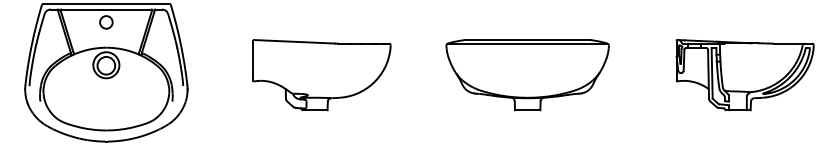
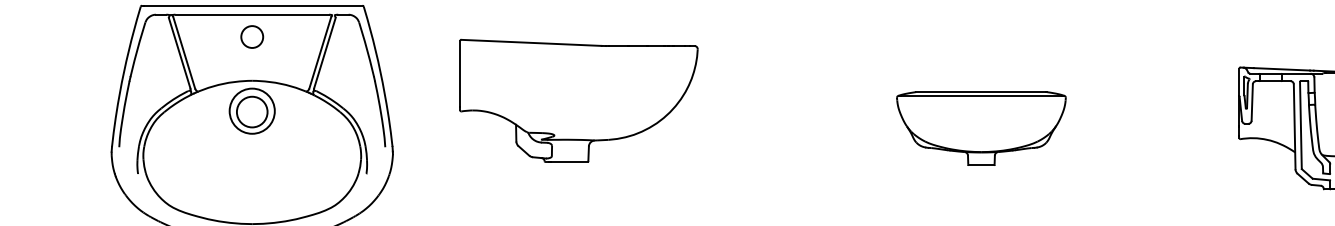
part: (321, 75) -> (577, 101), moved
part: (527, 75) -> (981, 128), size x0.6

